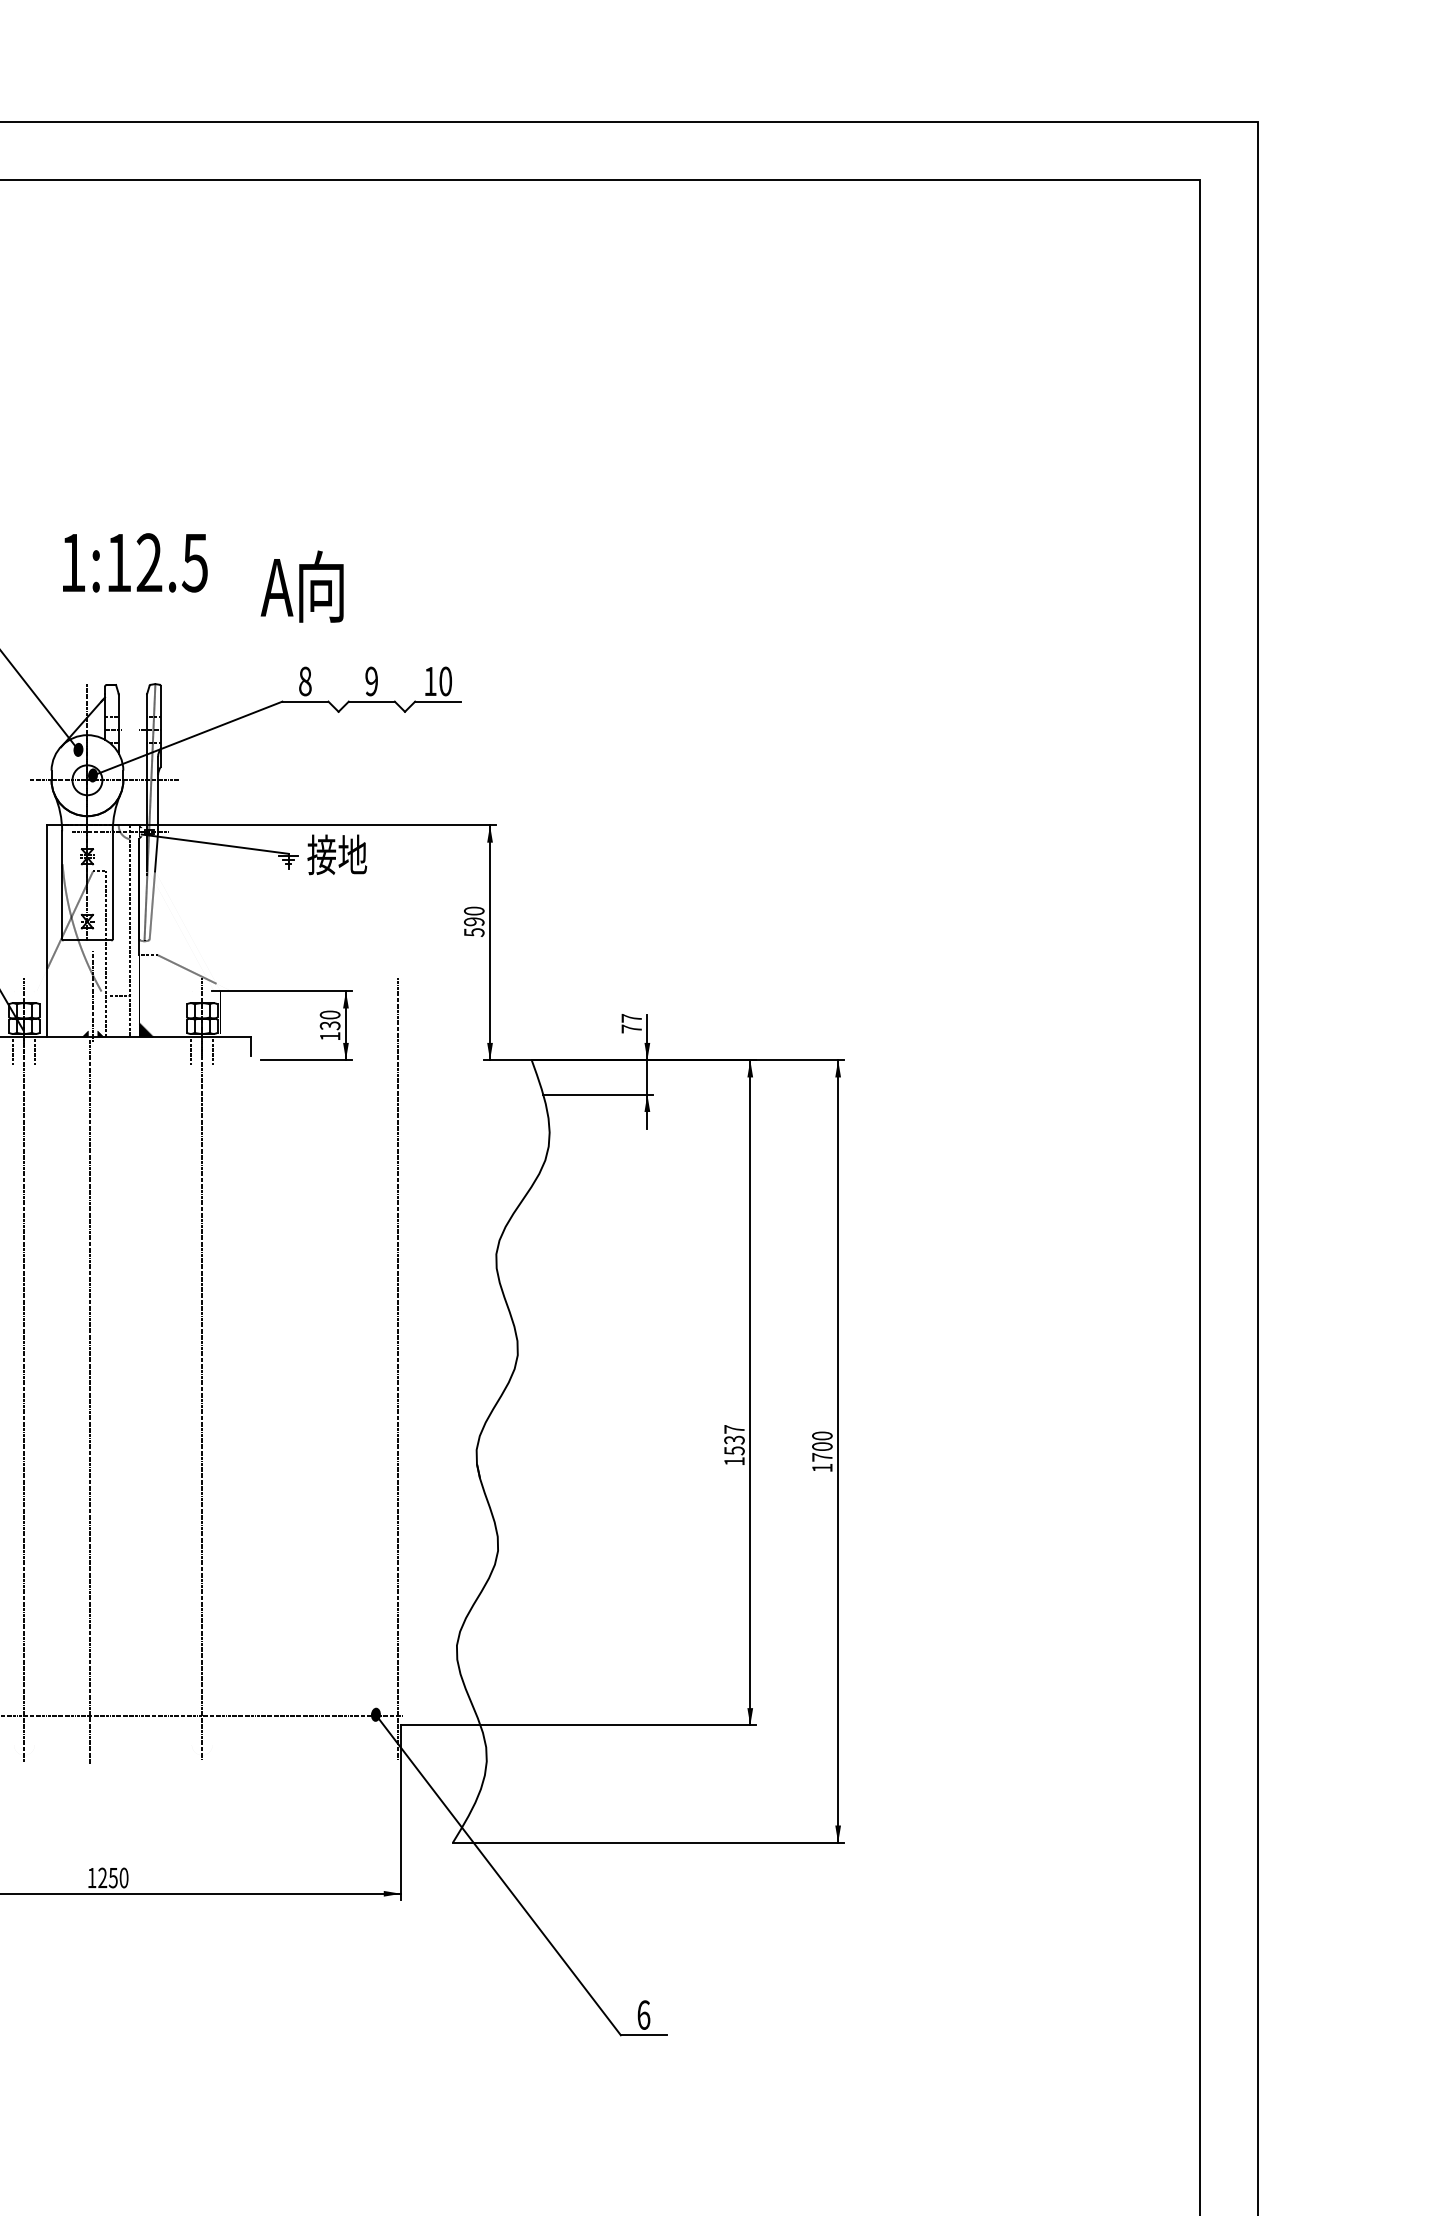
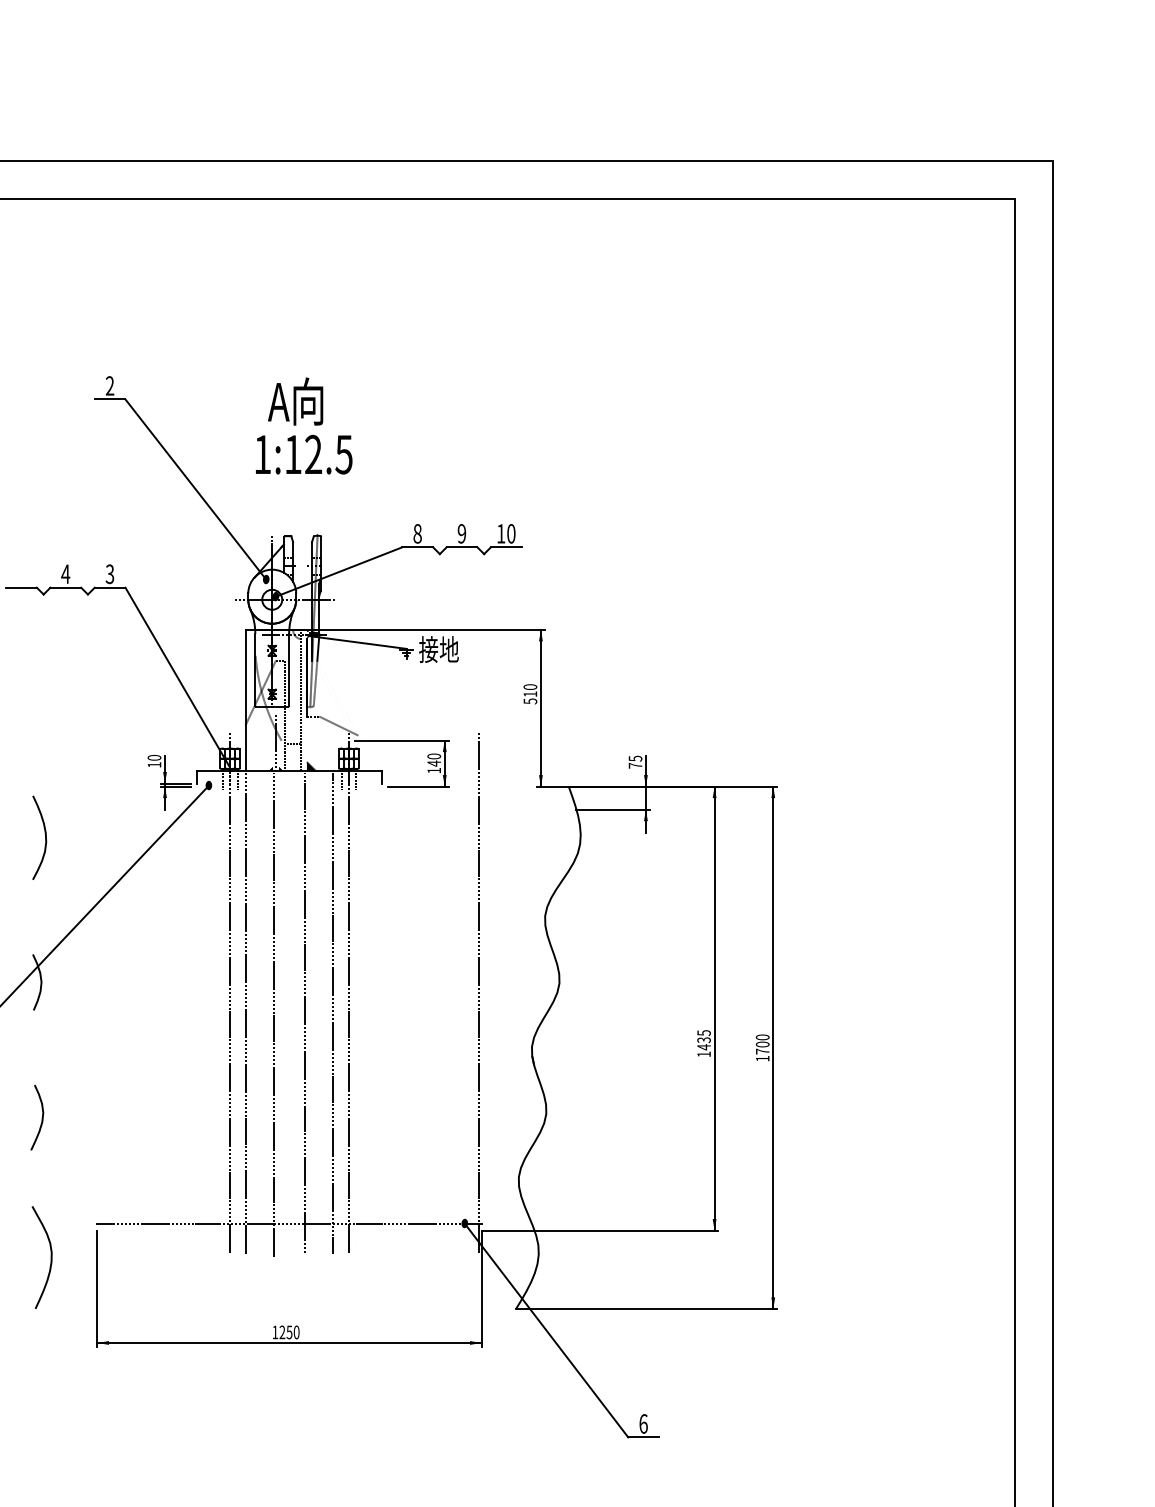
text: (302, 586) -> (295, 401), moved
text: (474, 922) -> (530, 694), 590 -> 510
text: (631, 1018) -> (635, 758), 77 -> 75
text: (330, 1025) -> (434, 763), 130 -> 140
line: (177, 1398) -> (332, 1012), added
line: (48, 1400) -> (246, 1013), added
line: (137, 1401) -> (305, 1014), added
text: (733, 1440) -> (703, 1040), 1537 -> 1435

